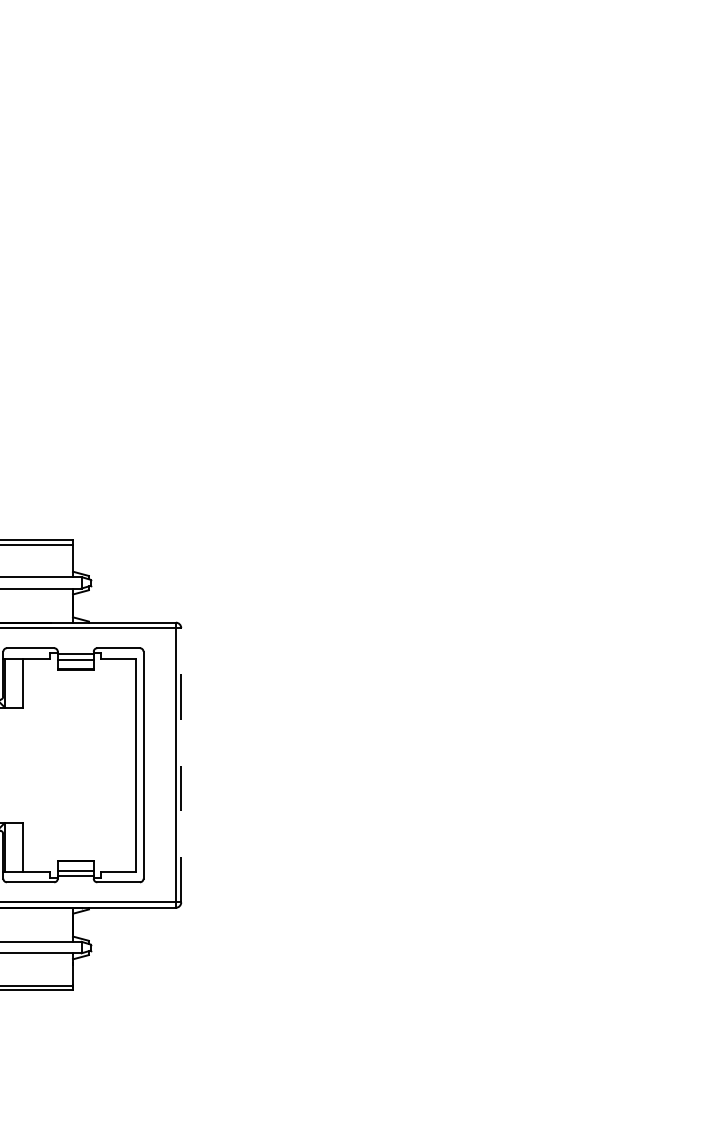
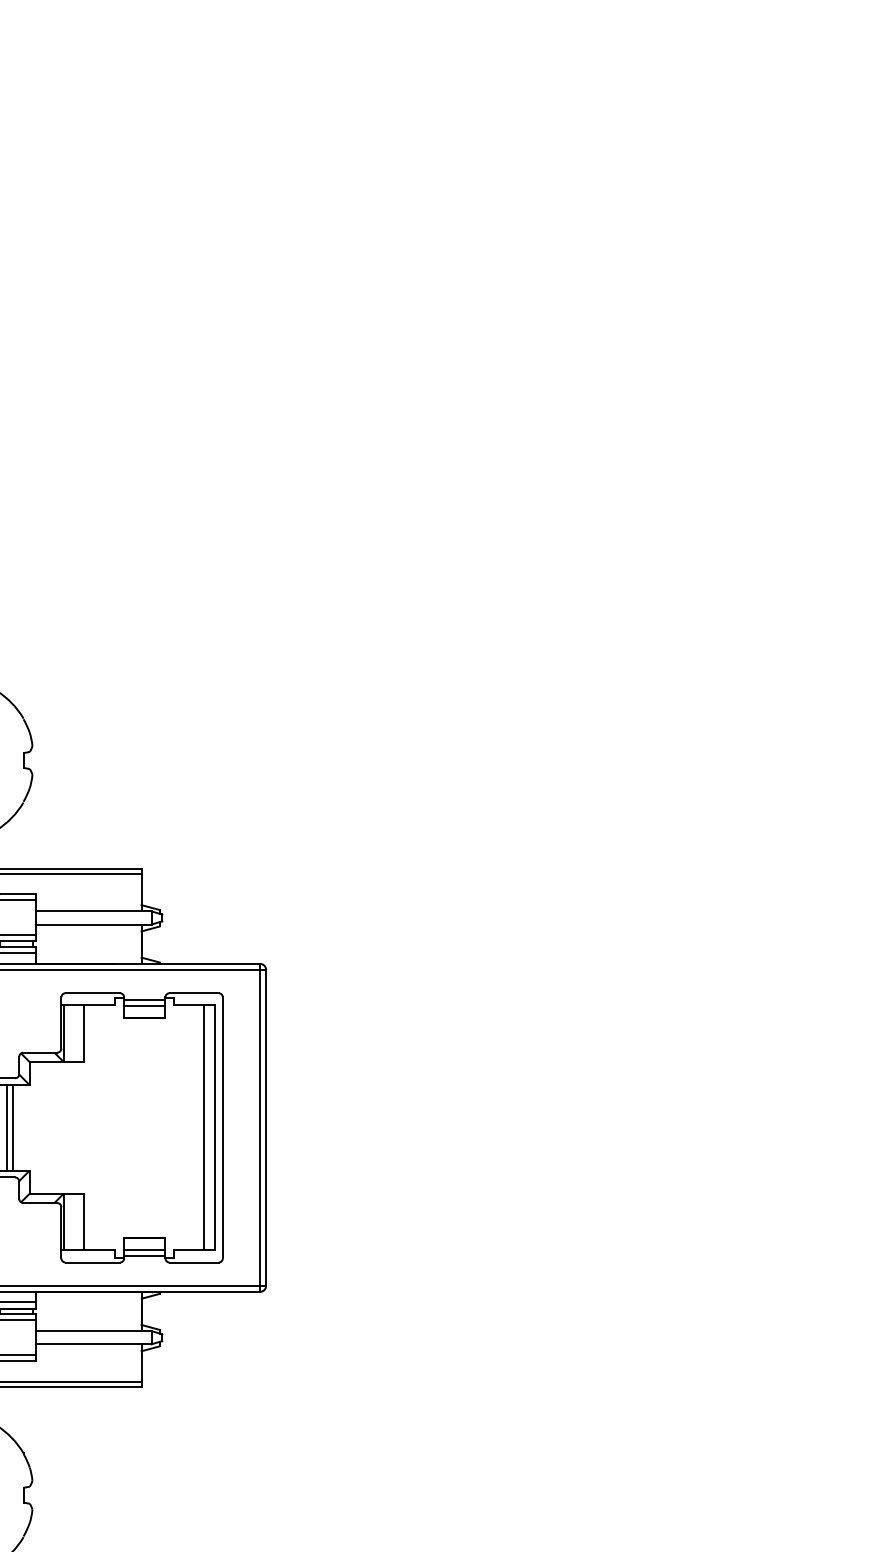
line: (127, 764) -> (204, 1127), added
line: (181, 764) -> (266, 1127), dashed -> solid

